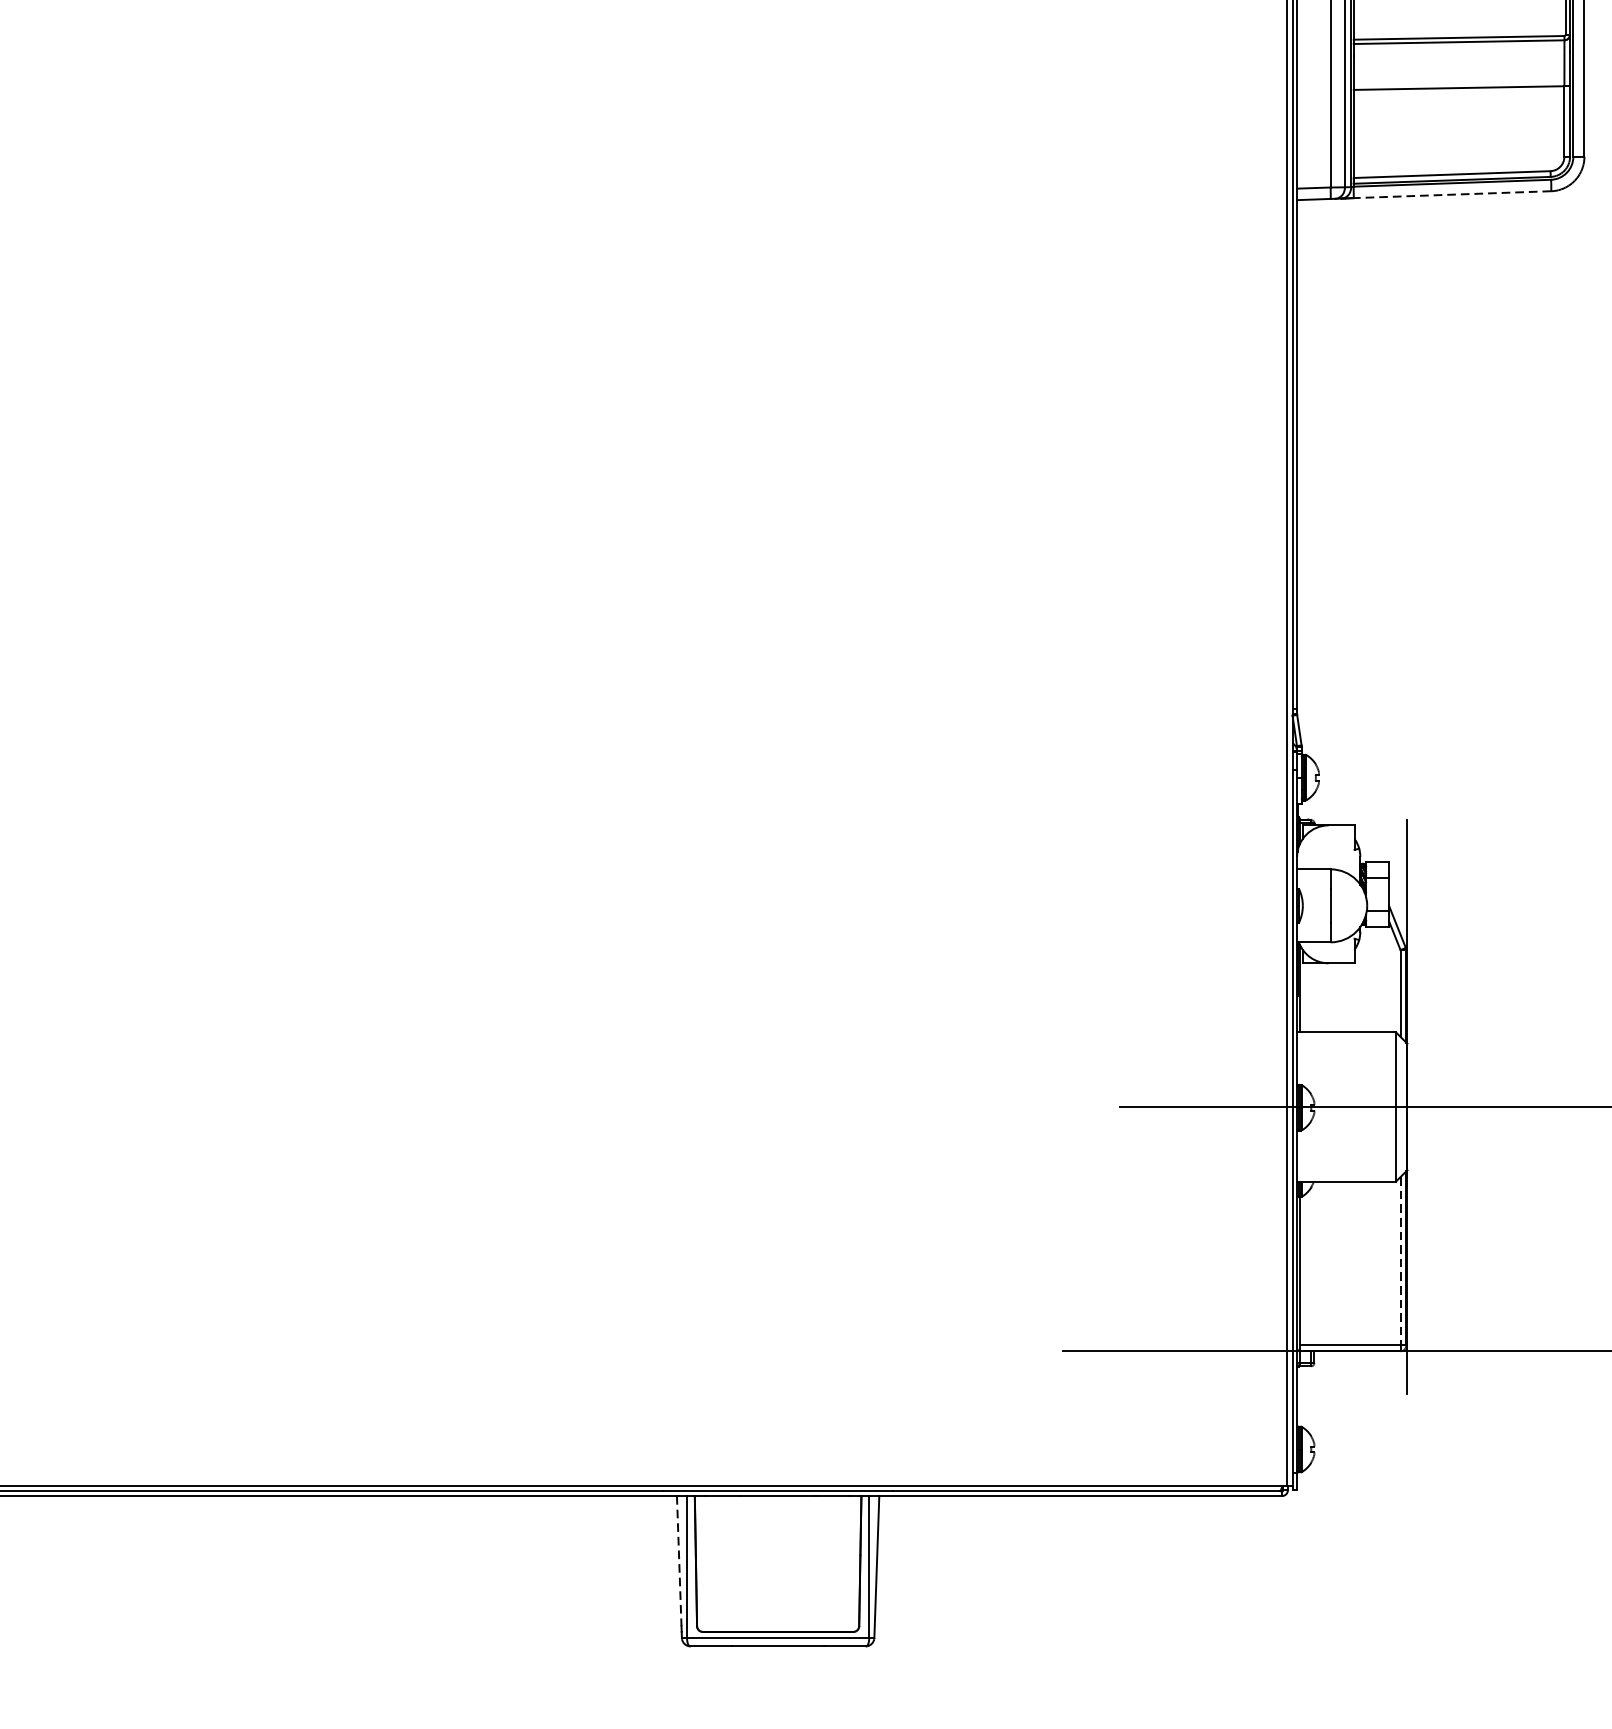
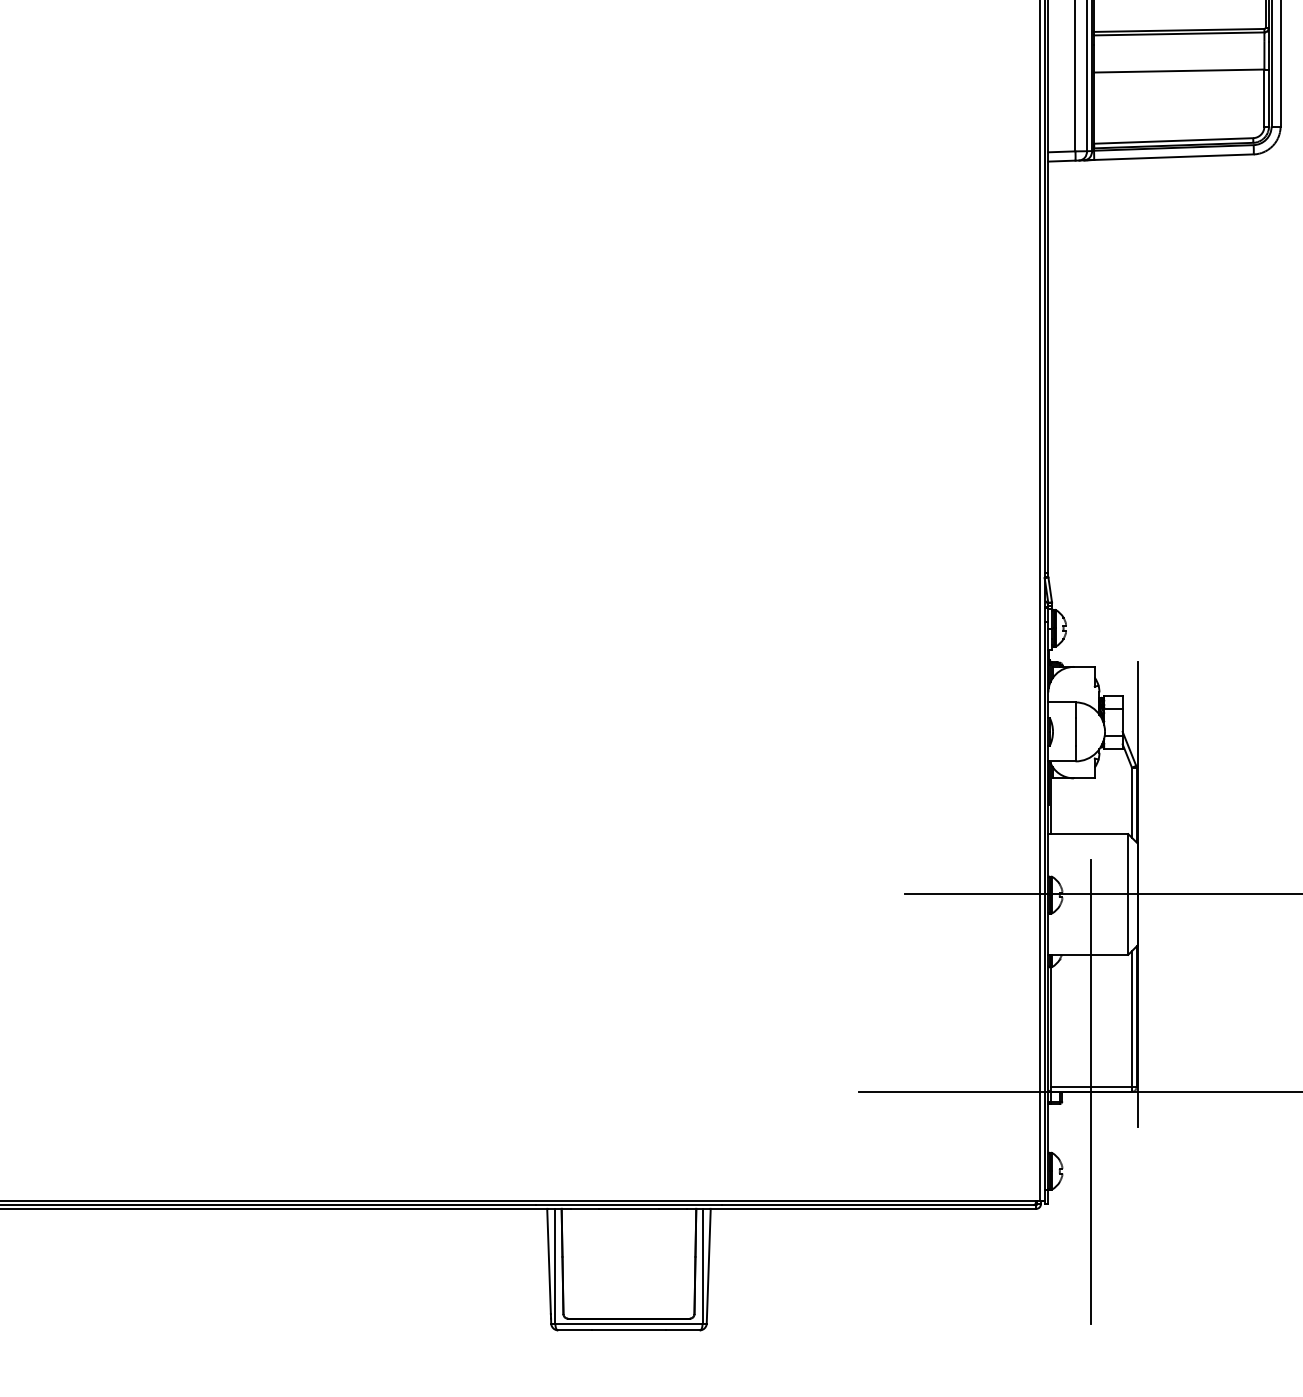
line: (1451, 195) -> (1173, 157), dashed -> solid
line: (1399, 1261) -> (1131, 1019), dashed -> solid
line: (1350, 1350) -> (1091, 1091), added
line: (679, 1561) -> (549, 1261), dashed -> solid

